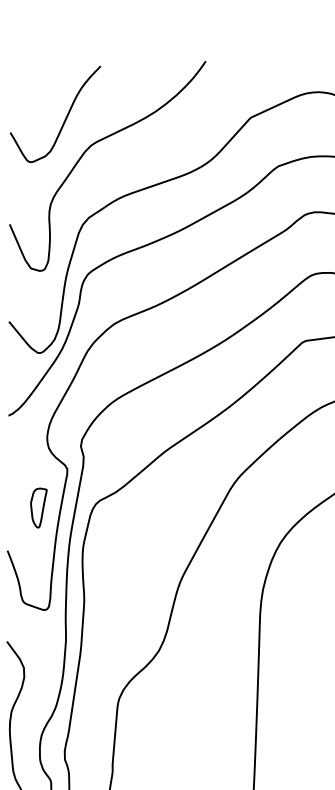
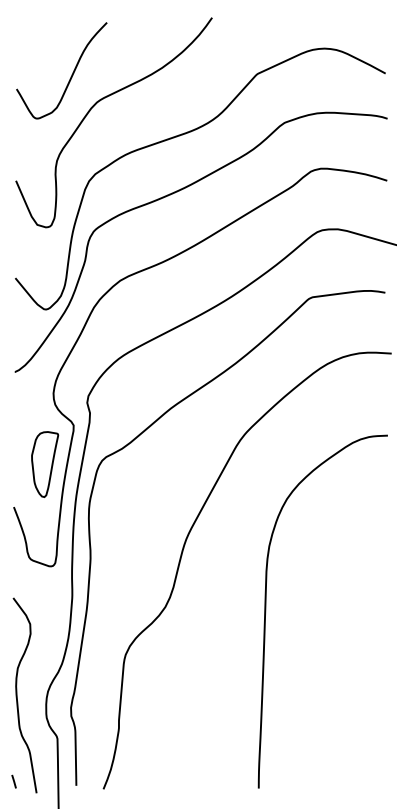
part: (39, 508) -> (45, 464), size x1.67

